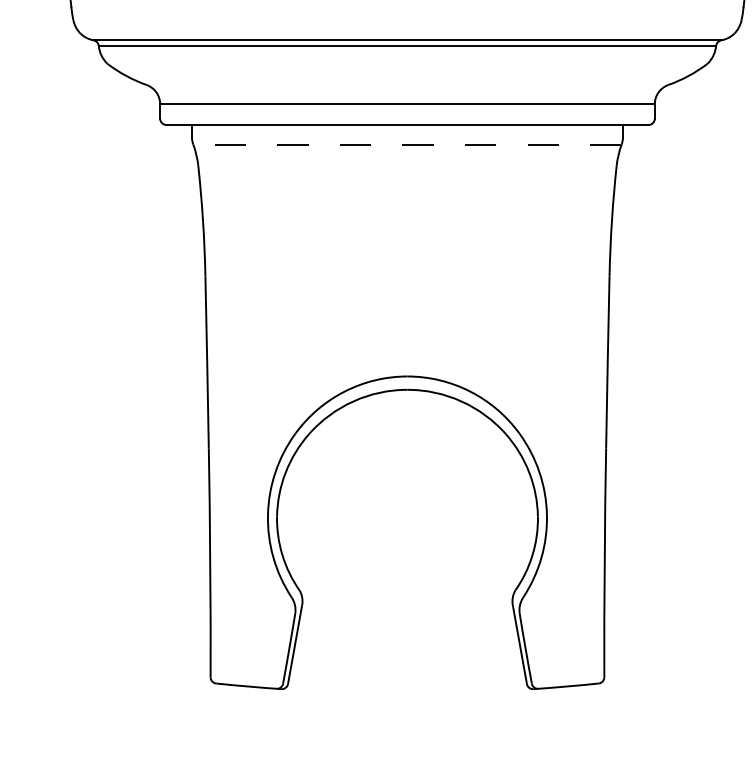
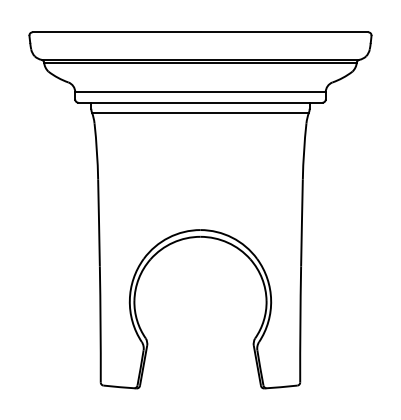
line: (405, 144) -> (199, 112), dashed -> solid

